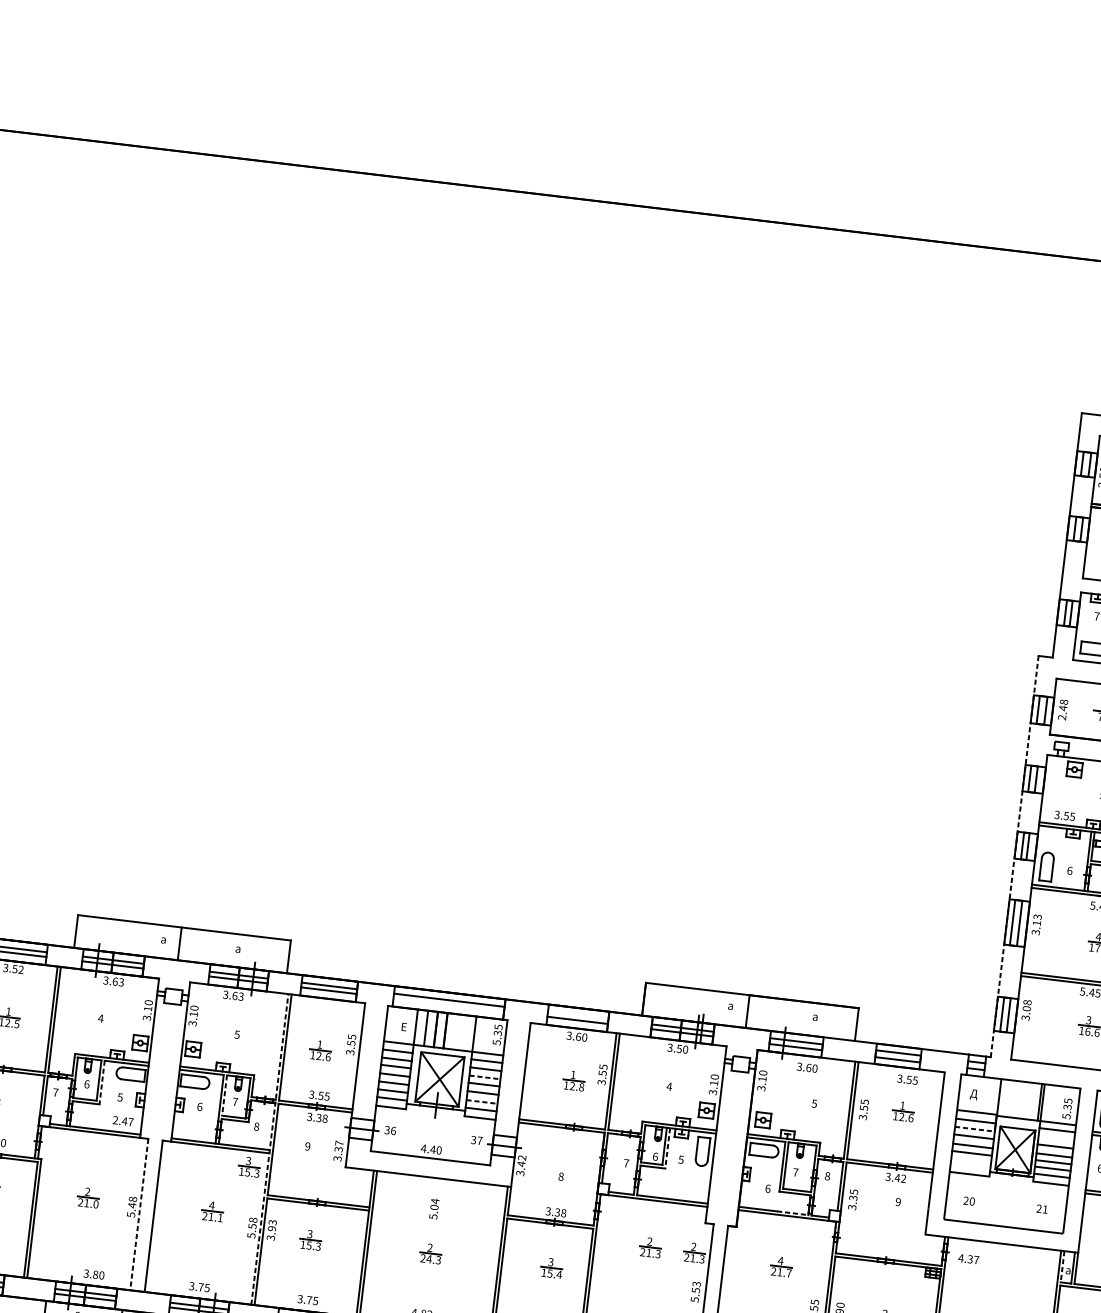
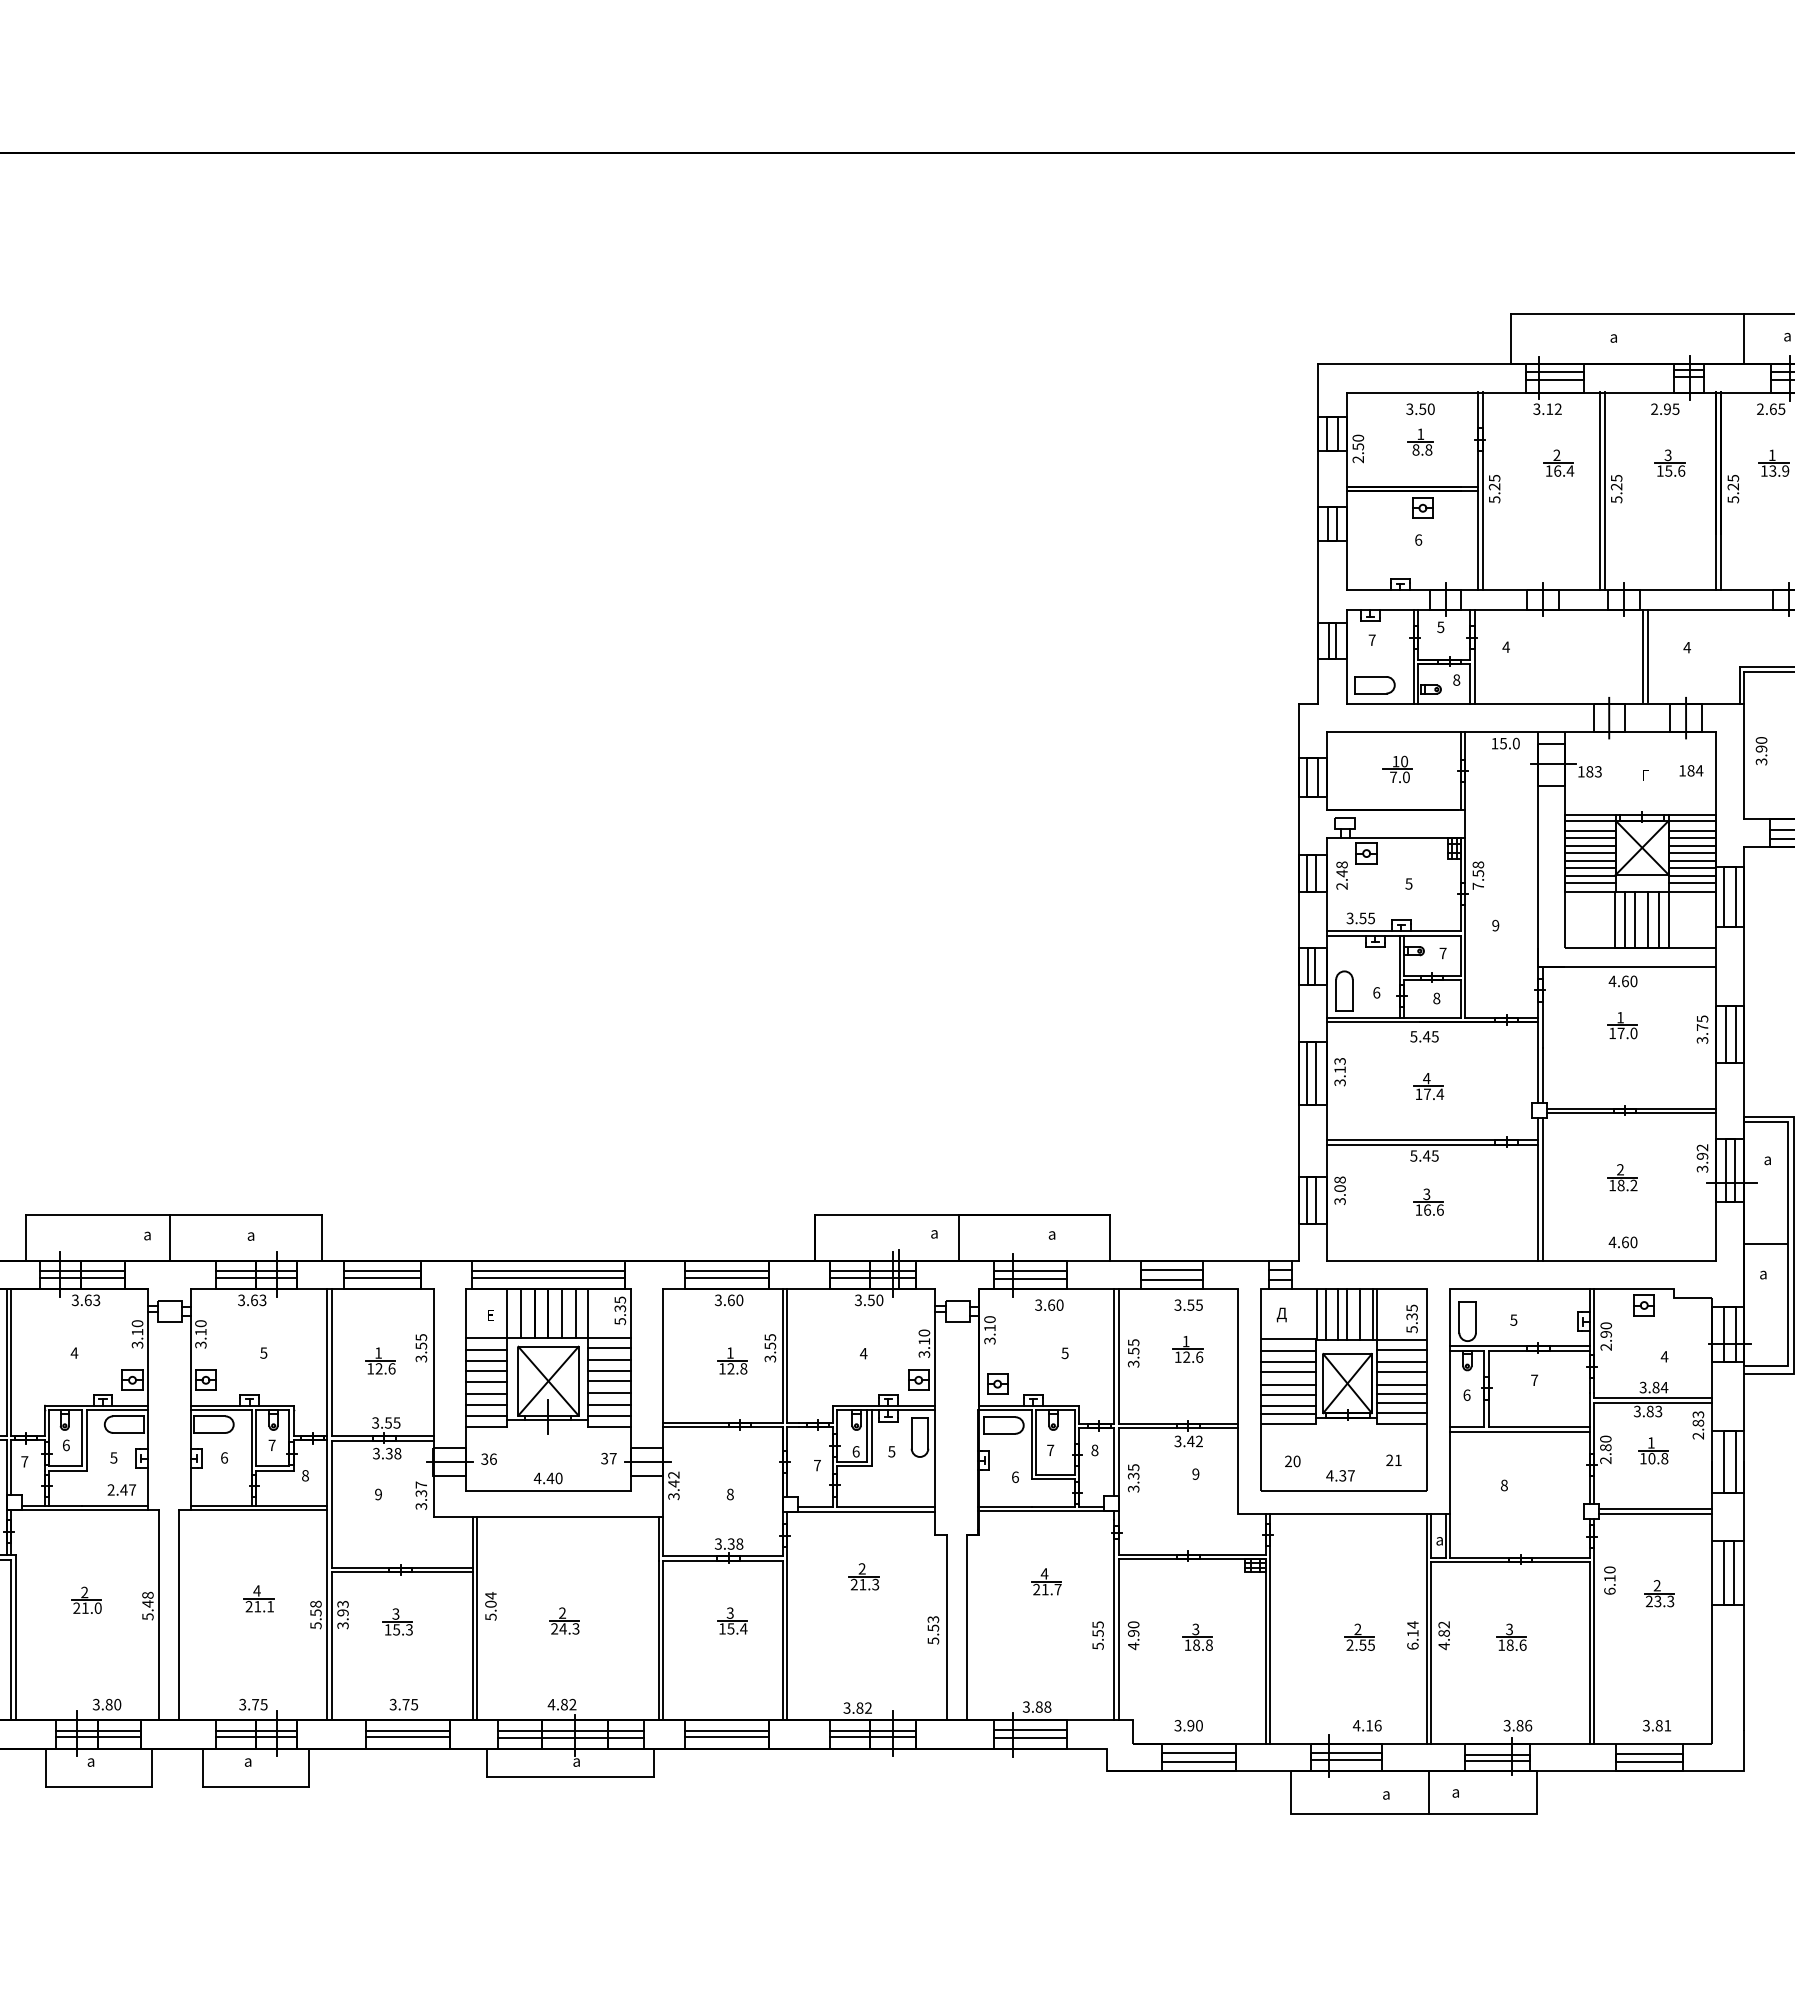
text: (1062, 709) -> (1341, 875), moved
line: (1014, 856) -> (1298, 982), dashed -> solid
line: (448, 1004) -> (548, 1277), added
line: (578, 1015) -> (727, 1271), added
line: (455, 1031) -> (561, 1313), added
line: (465, 1033) -> (575, 1313), added
line: (484, 1077) -> (609, 1371), dashed -> solid
line: (101, 1083) -> (86, 1441), dashed -> solid
line: (224, 1095) -> (256, 1438), dashed -> solid
line: (1006, 1098) -> (1326, 1314), added
line: (1014, 1099) -> (1337, 1314), added
line: (1020, 1099) -> (1346, 1314), added
line: (1029, 1101) -> (1359, 1314), added
line: (481, 1102) -> (609, 1405), dashed -> solid
line: (974, 1128) -> (1288, 1361), dashed -> solid
line: (1056, 1138) -> (1401, 1361), added
line: (667, 1148) -> (871, 1438), dashed -> solid
line: (270, 1149) -> (327, 1504), dashed -> solid
line: (970, 1160) -> (1288, 1405), added
part: (249, 1166) -> (301, 1531), removed
line: (970, 1166) -> (1288, 1413), added
text: (433, 1209) -> (490, 1606), moved
line: (792, 1213) -> (1053, 1506), dashed -> solid
line: (139, 1214) -> (159, 1615), dashed -> solid
part: (694, 1252) -> (924, 1576), removed
text: (968, 1258) -> (1340, 1475), moved
line: (1062, 1266) -> (1431, 1535), dashed -> solid

